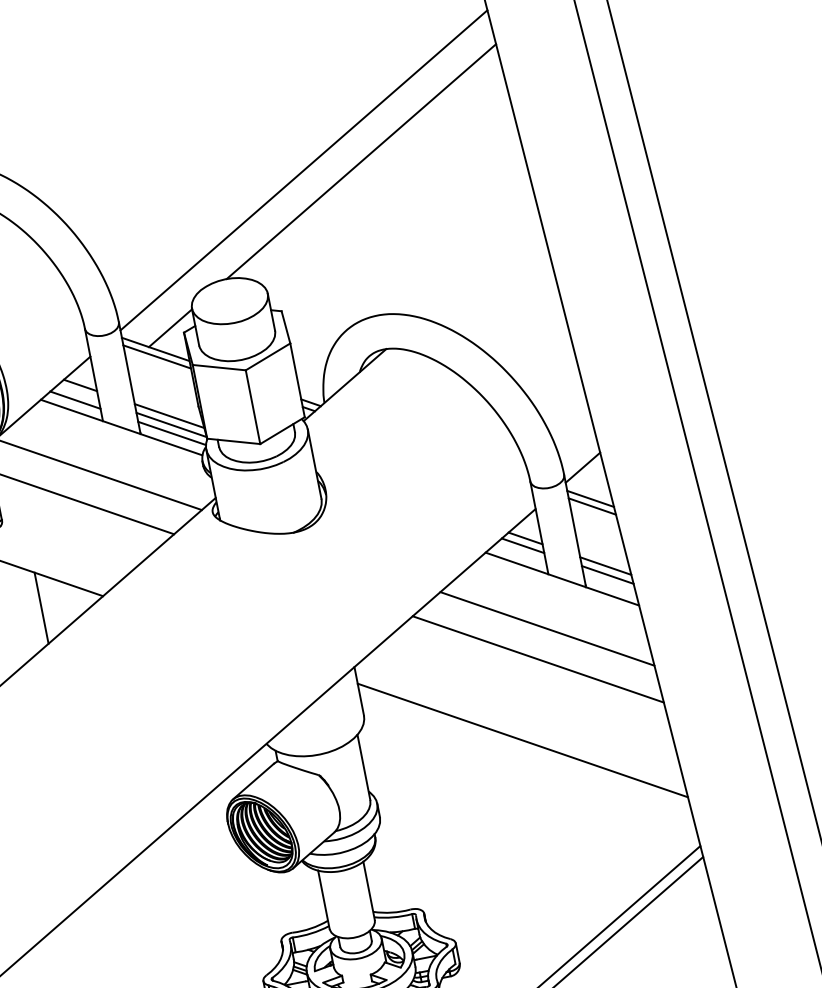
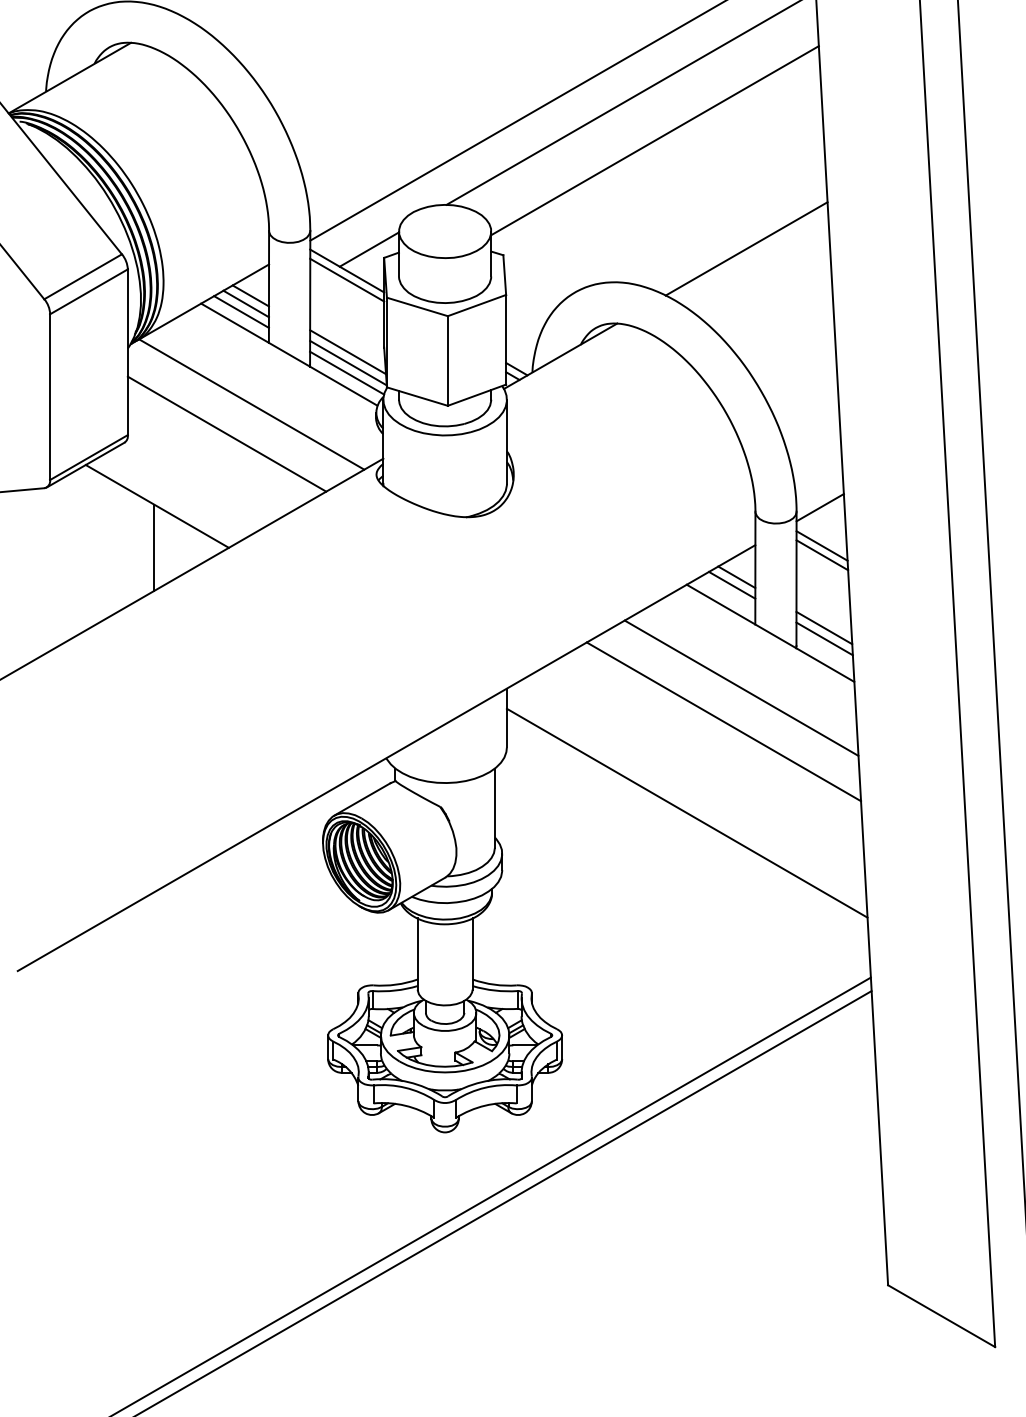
line: (387, 192) -> (654, 140), added
line: (480, 266) -> (746, 248), added
line: (77, 392) -> (245, 303), added

